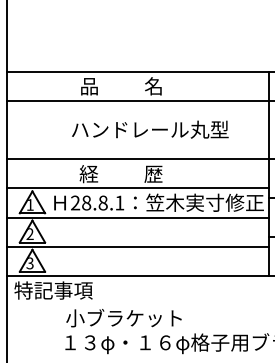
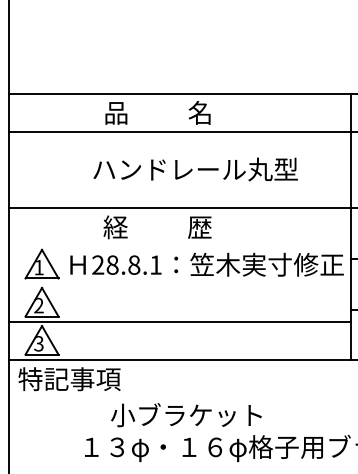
line: (137, 188) -> (179, 246), removed
line: (137, 217) -> (179, 284), removed
text: (124, 318) -> (186, 415), moved

